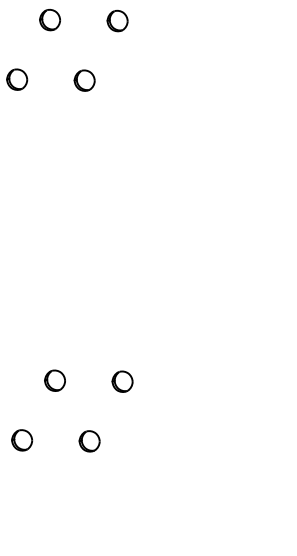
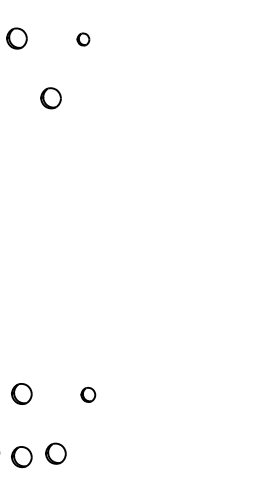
part: (117, 20) -> (83, 39), size x0.6
part: (122, 381) -> (88, 394), size x0.7
part: (54, 444) -> (21, 456), added

